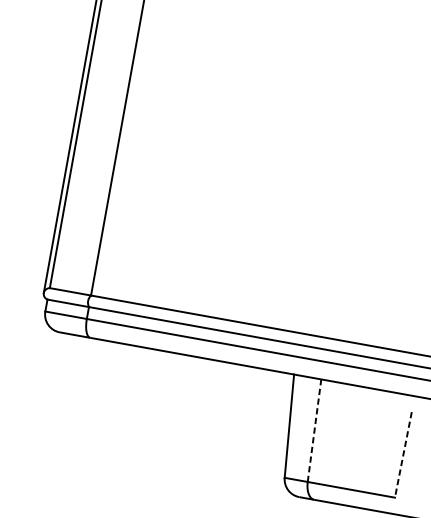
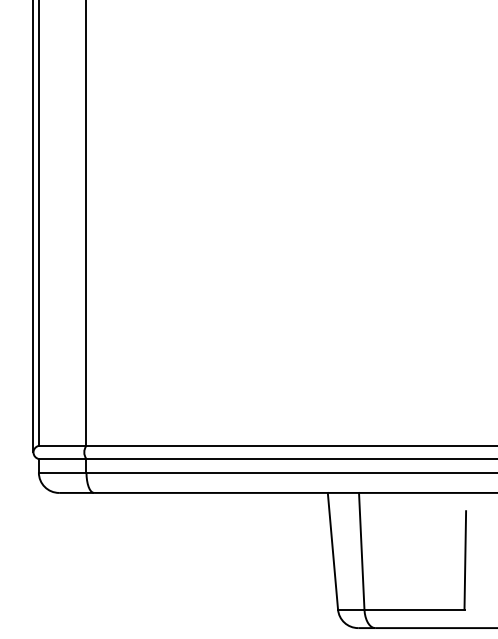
line: (314, 429) -> (361, 550), dashed -> solid
line: (403, 455) -> (465, 560), dashed -> solid

